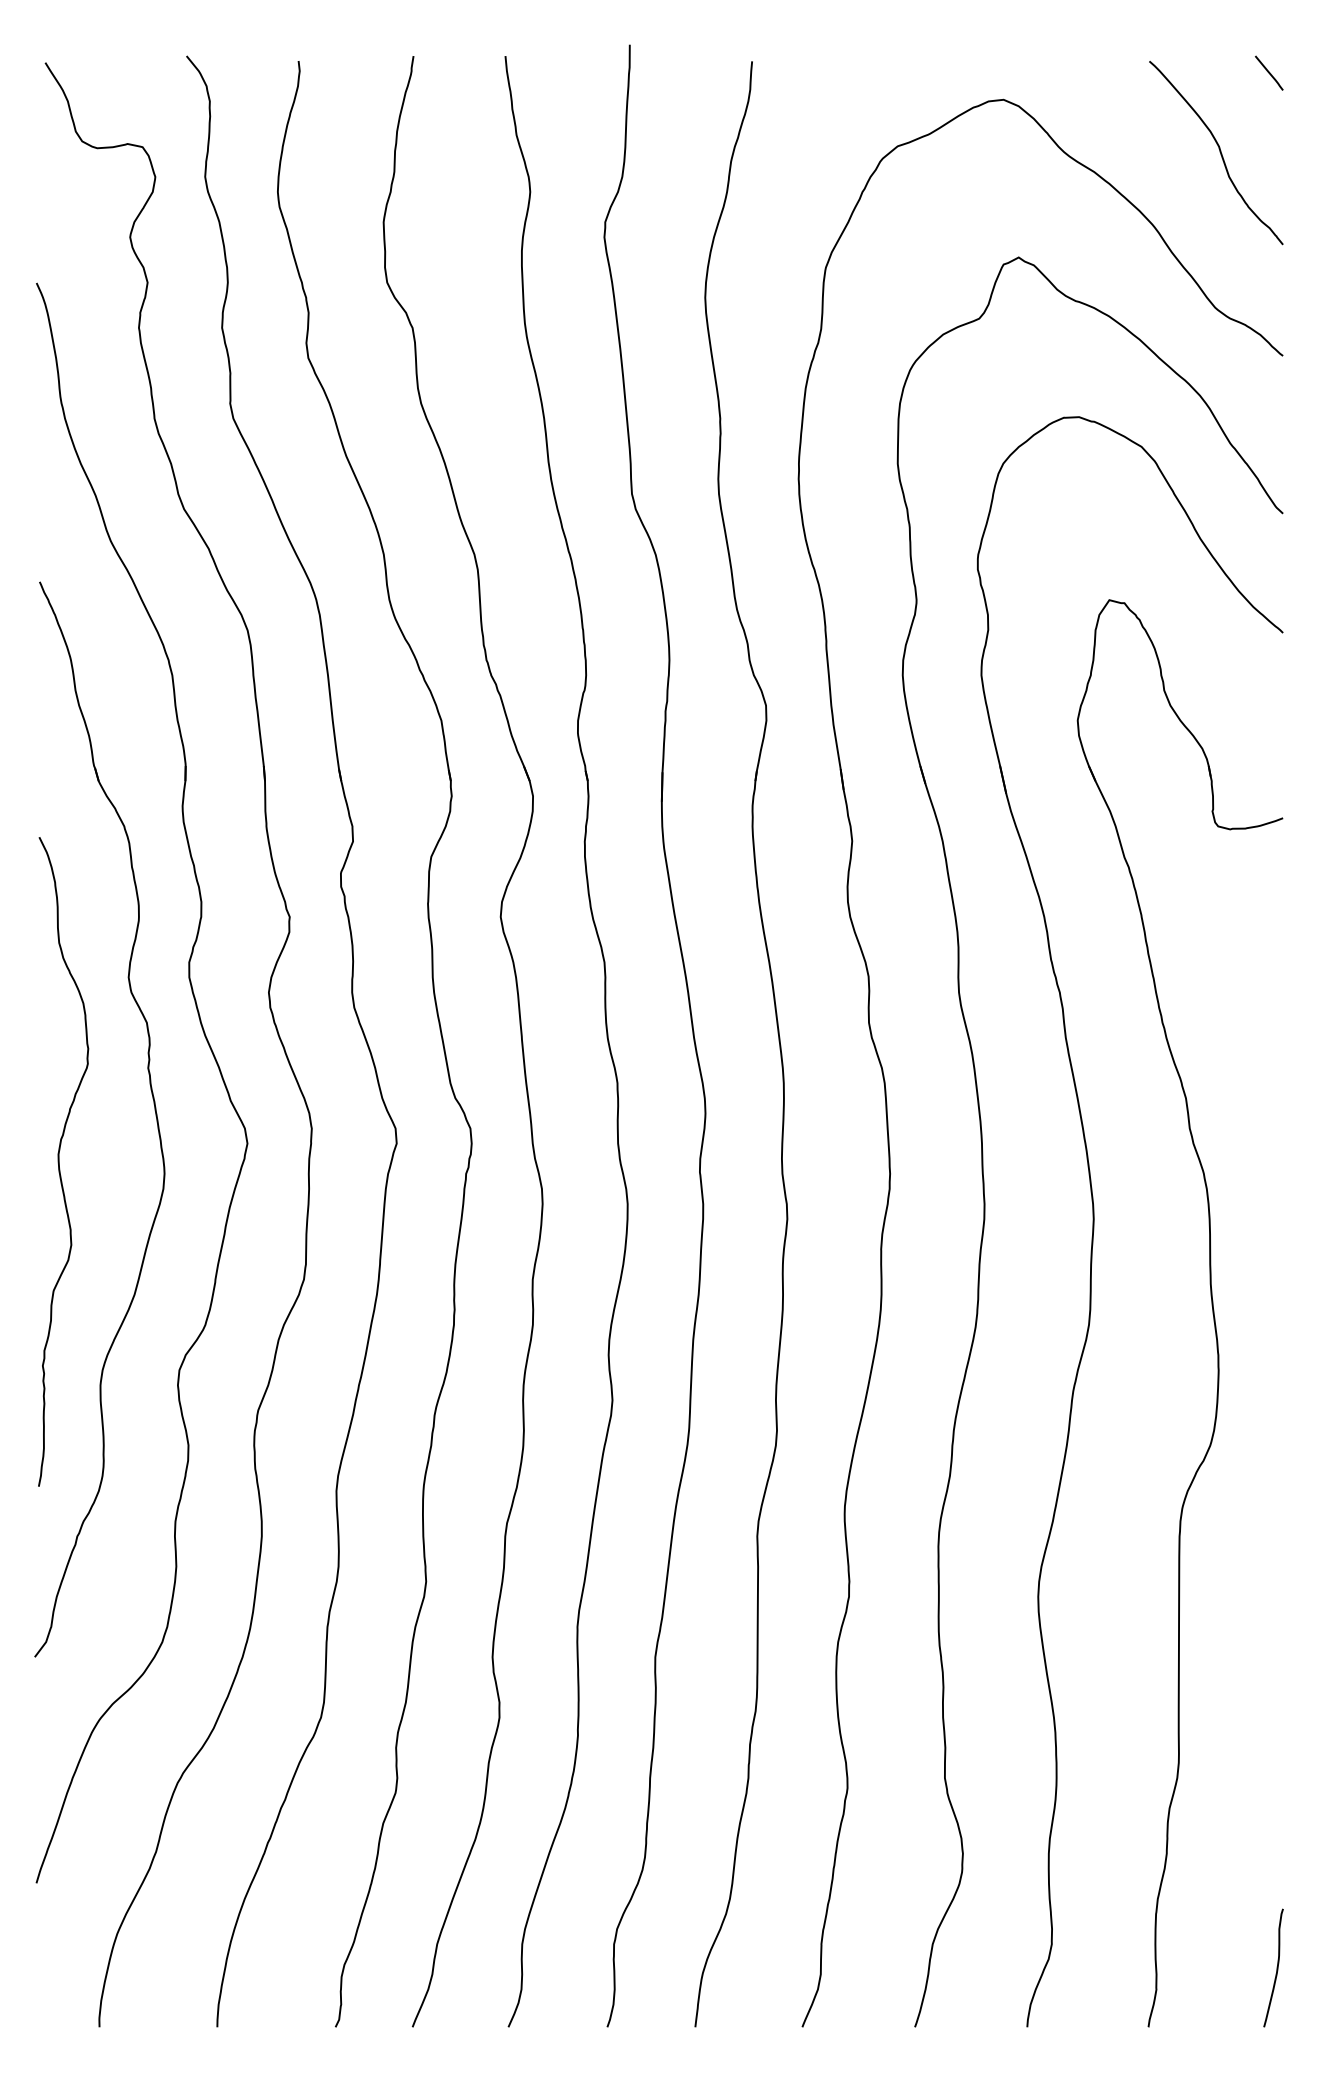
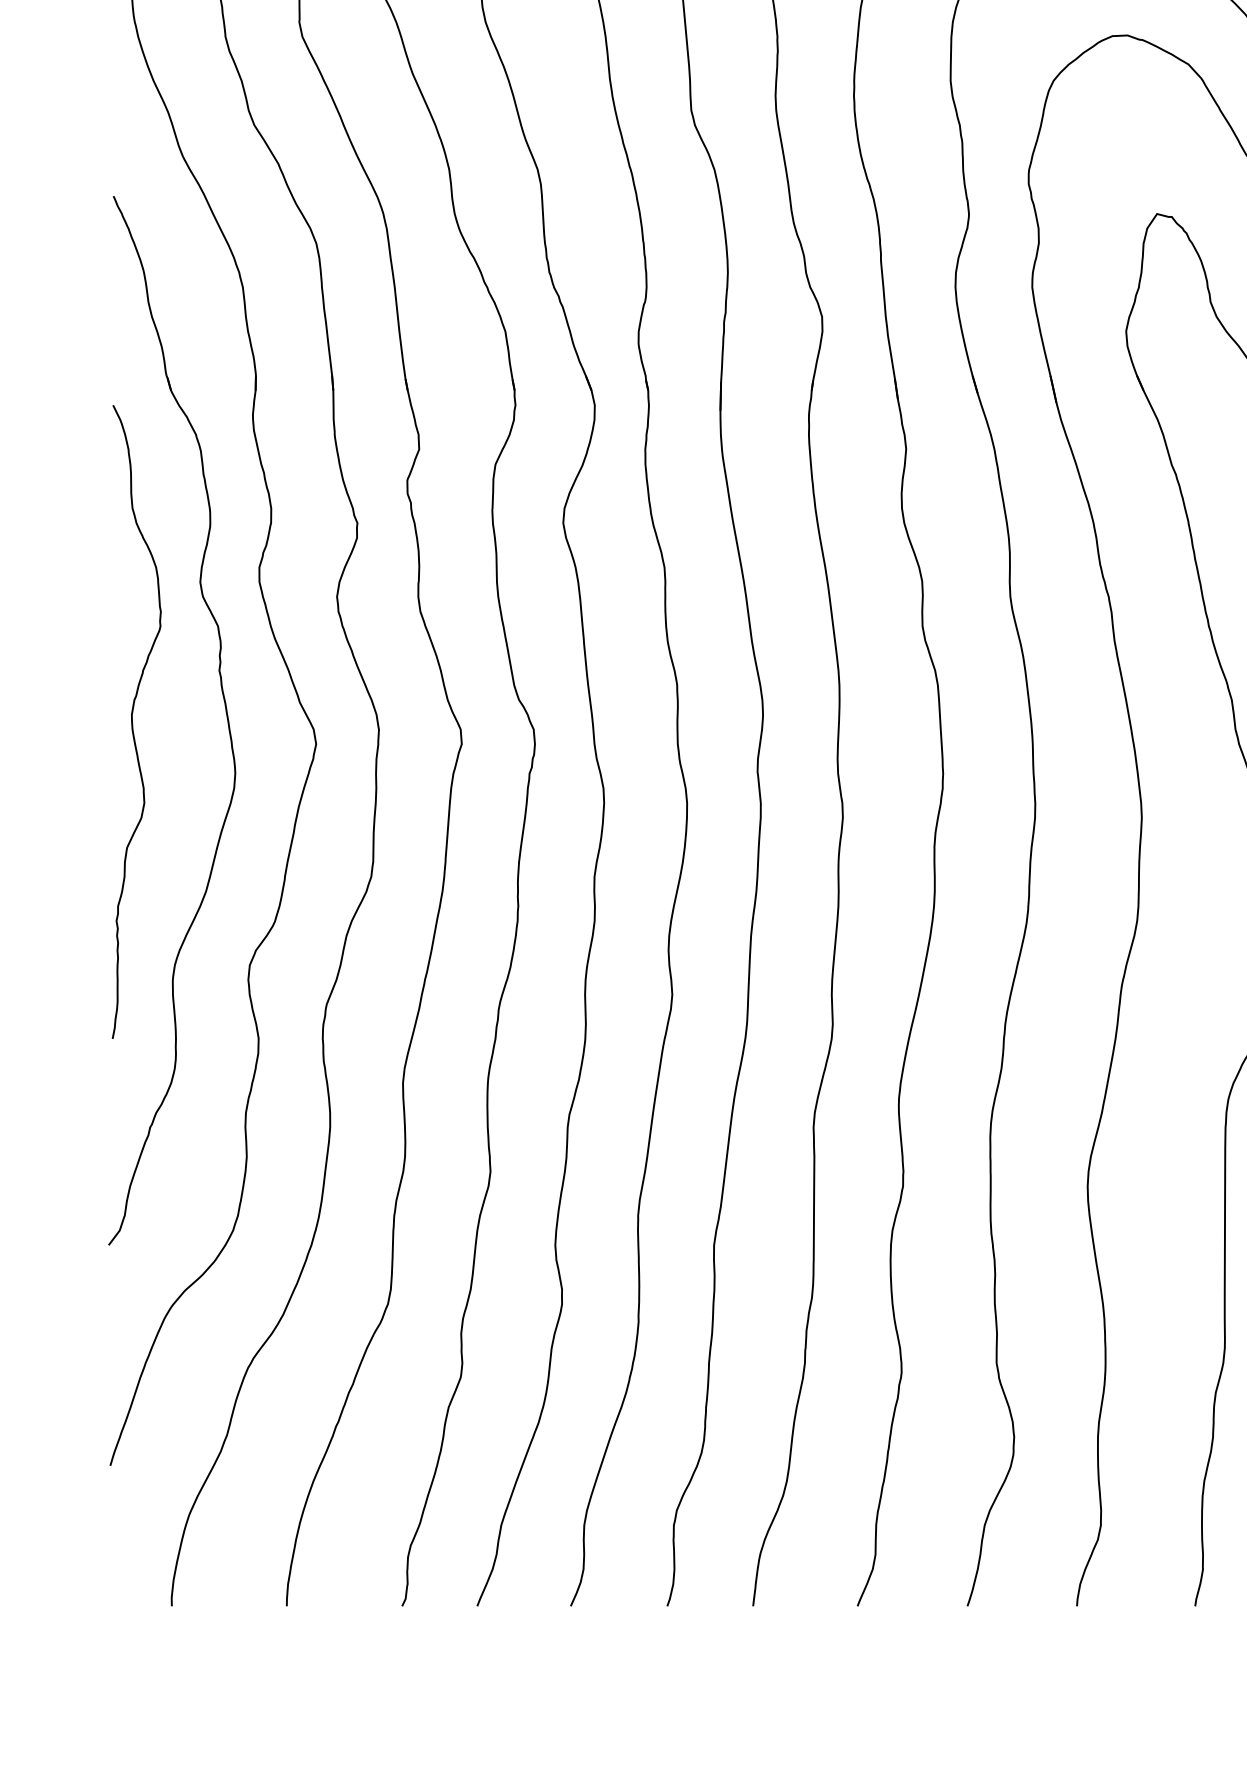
curve: (59, 1161) -> (132, 721), moved

